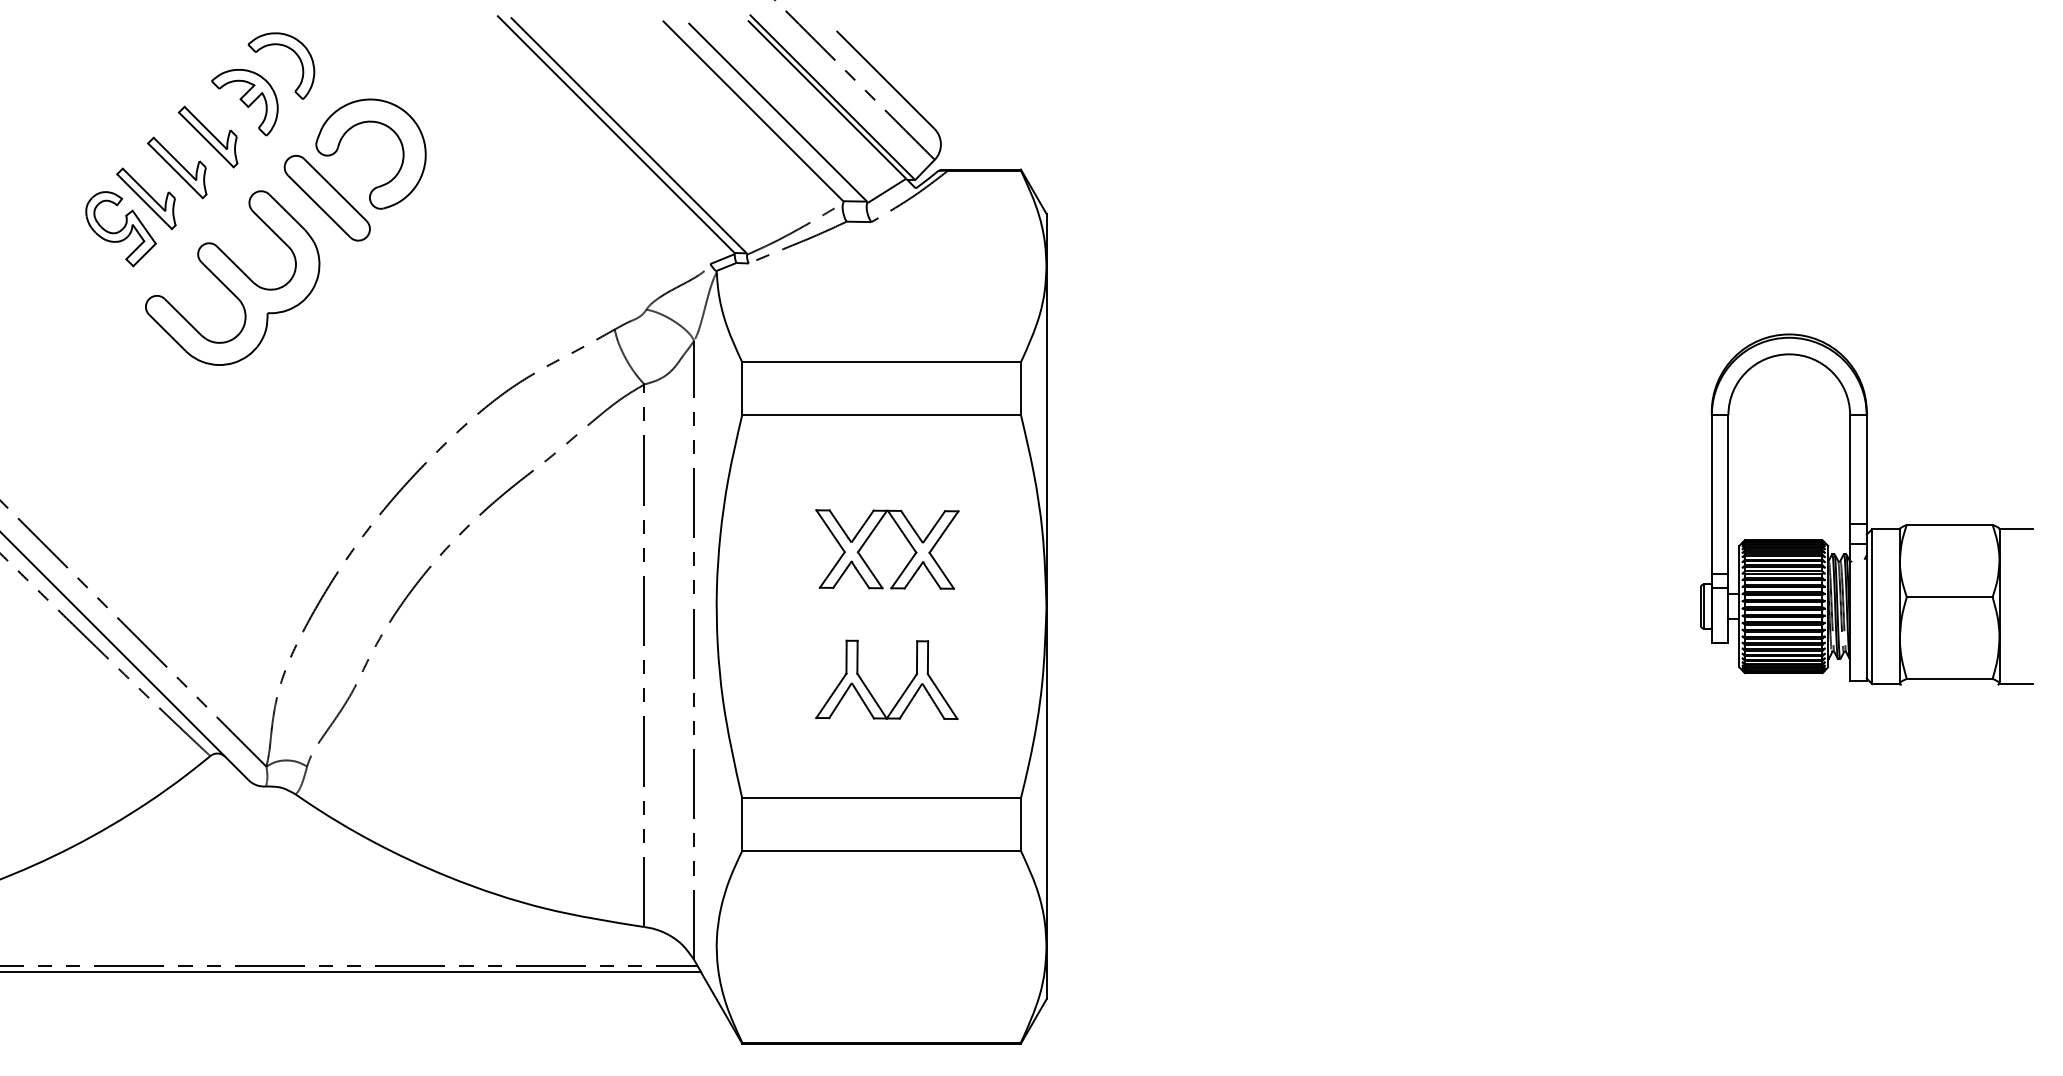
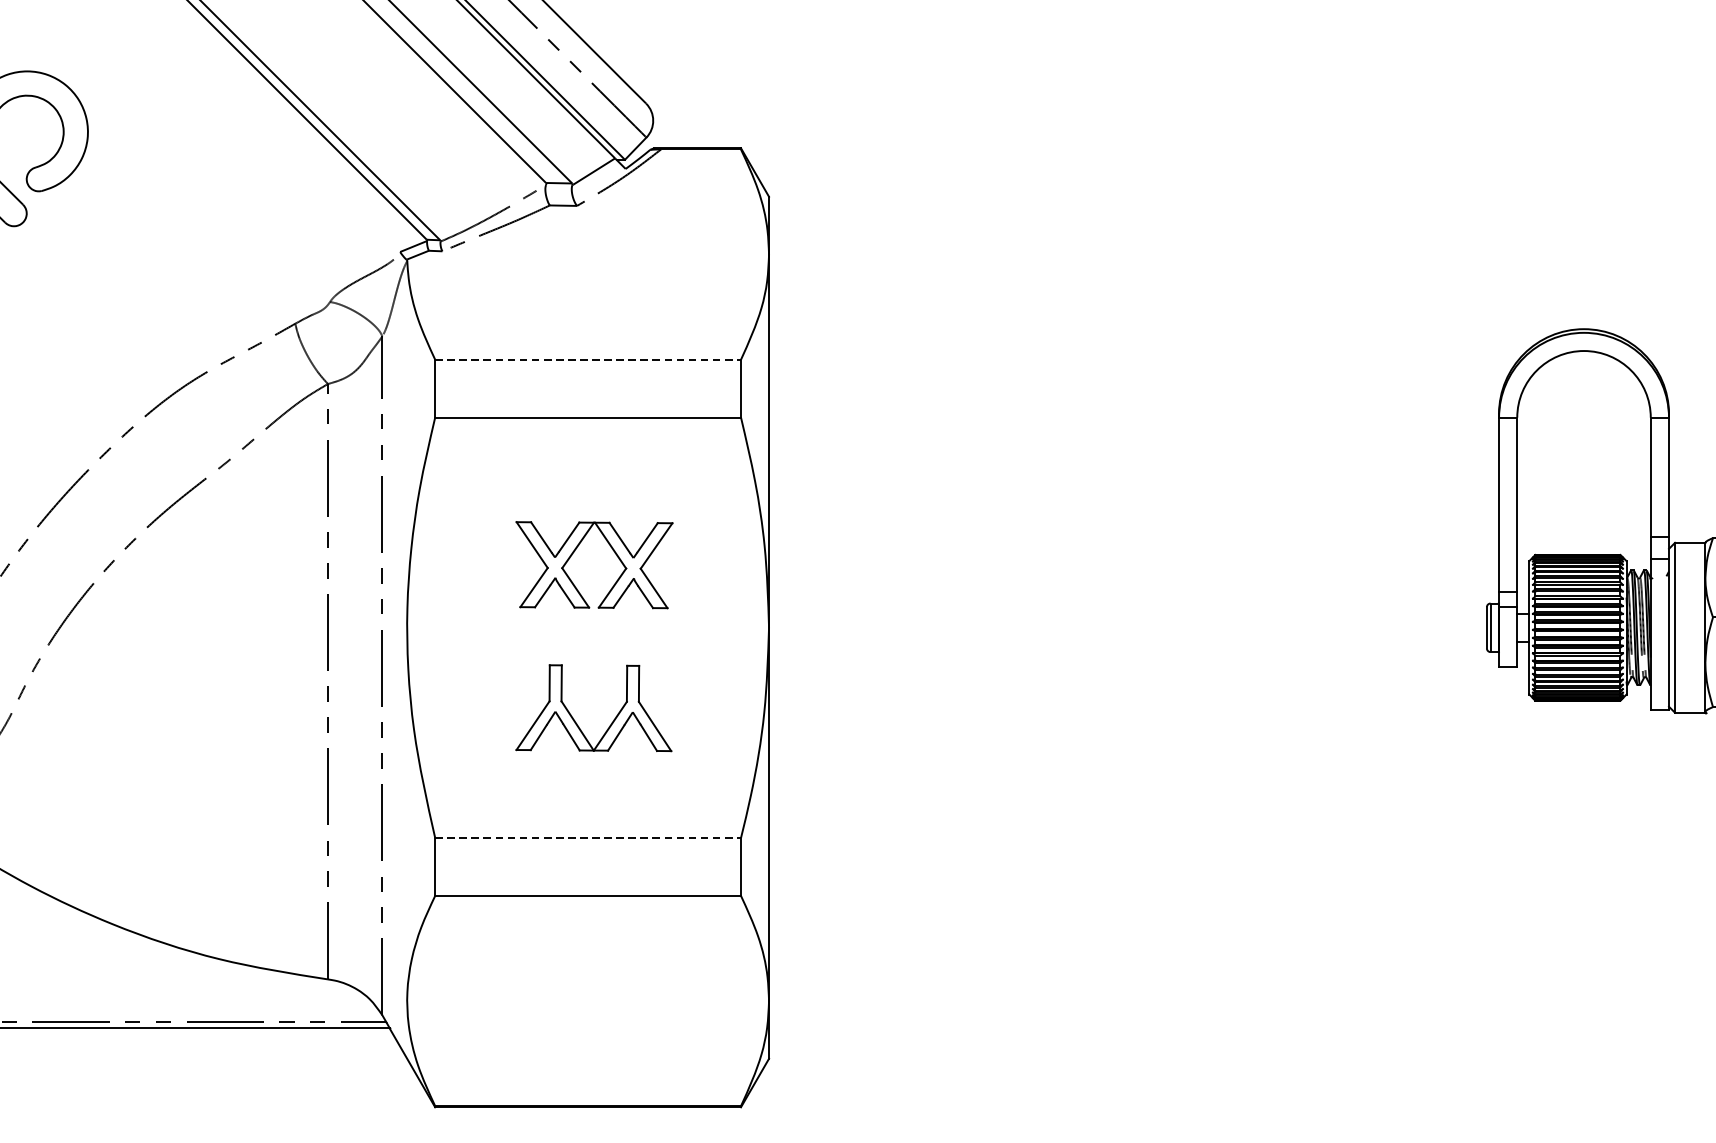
line: (882, 362) -> (589, 359), solid -> dashed
line: (882, 798) -> (589, 838), solid -> dashed

